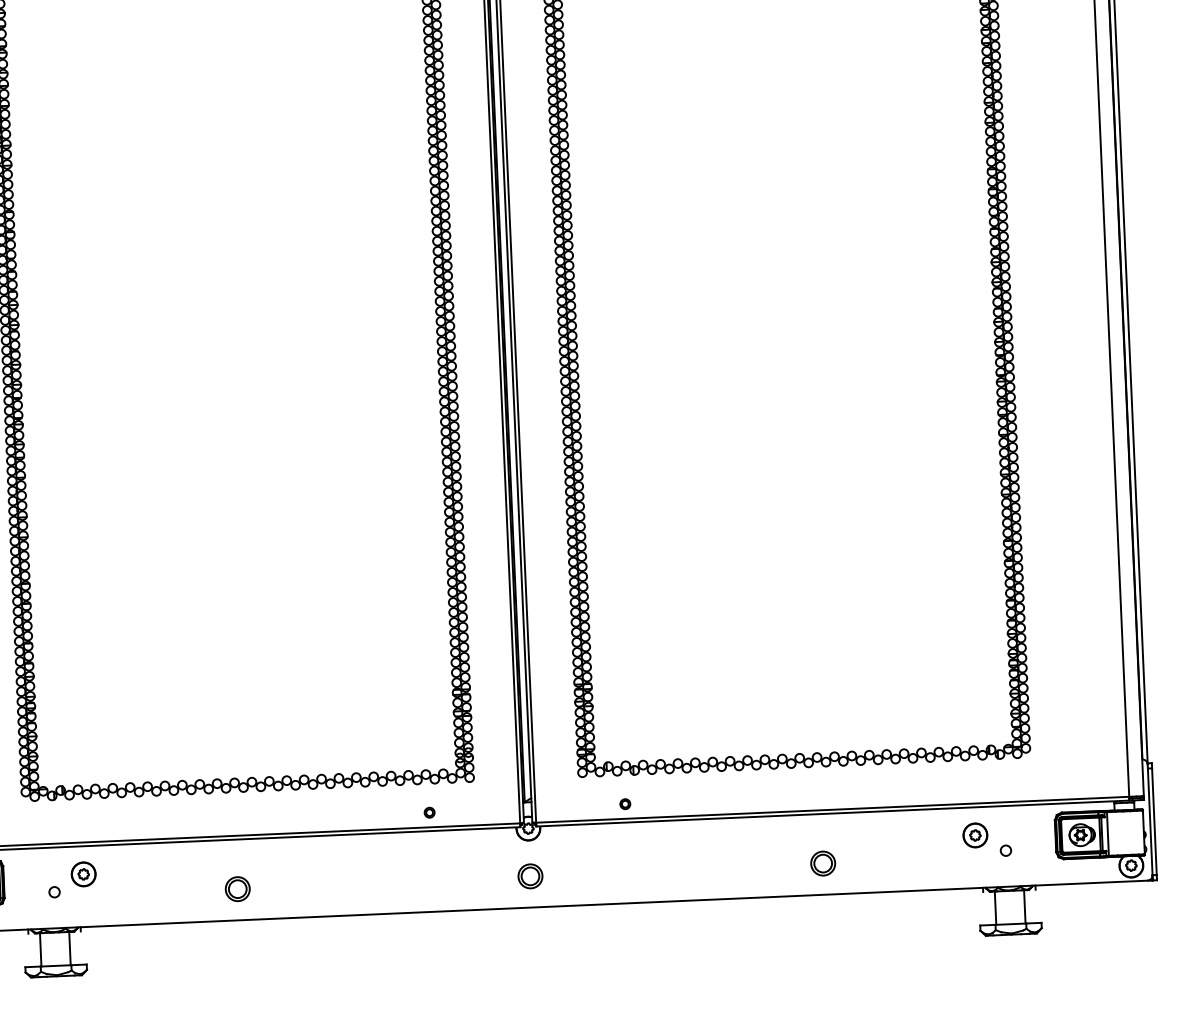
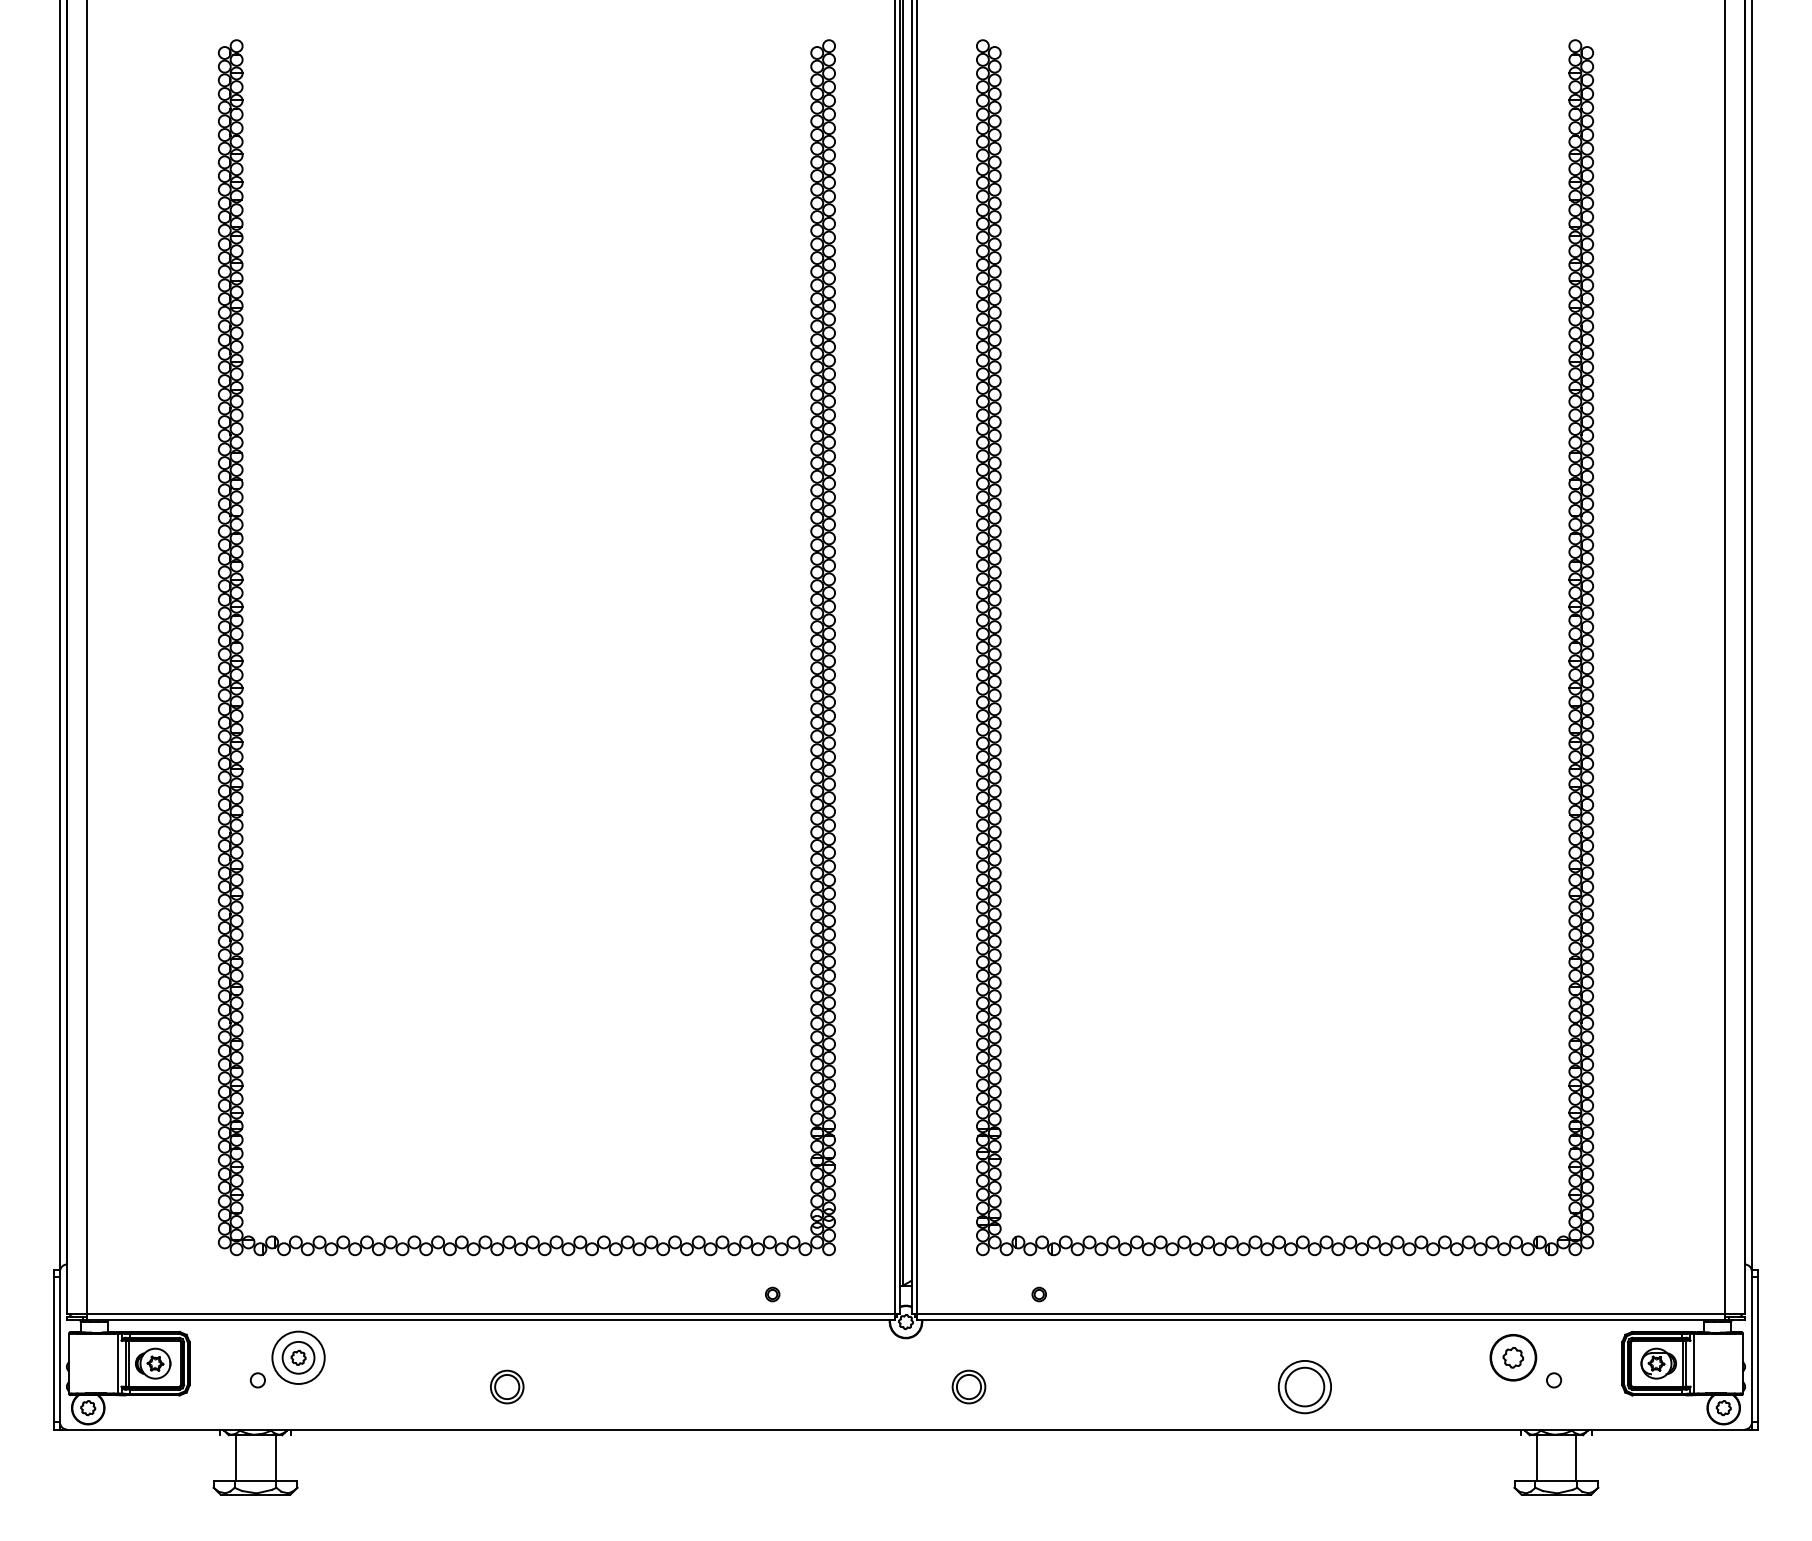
part: (975, 835) -> (1513, 1357), size x1.4
part: (822, 863) -> (1304, 1386), size x1.6
circle: (83, 874) -> (298, 1357), size x1.6
part: (530, 875) -> (968, 1386), moved

